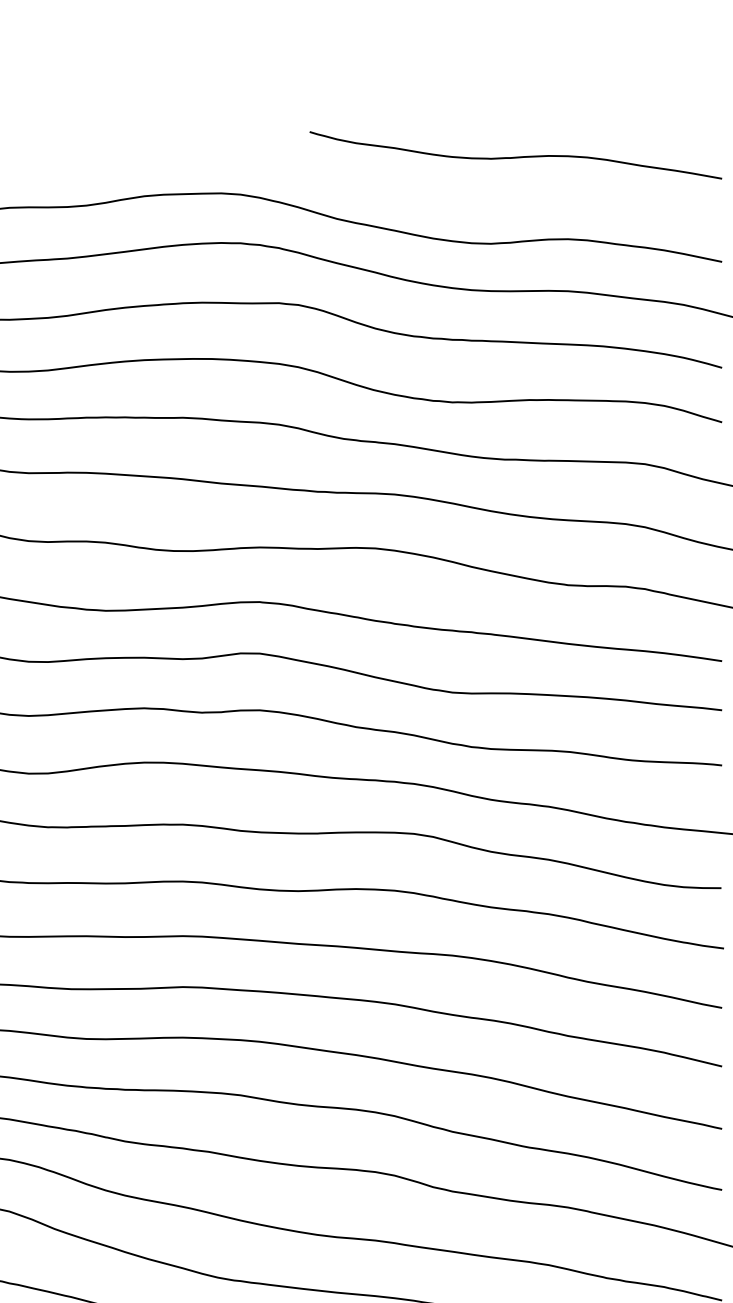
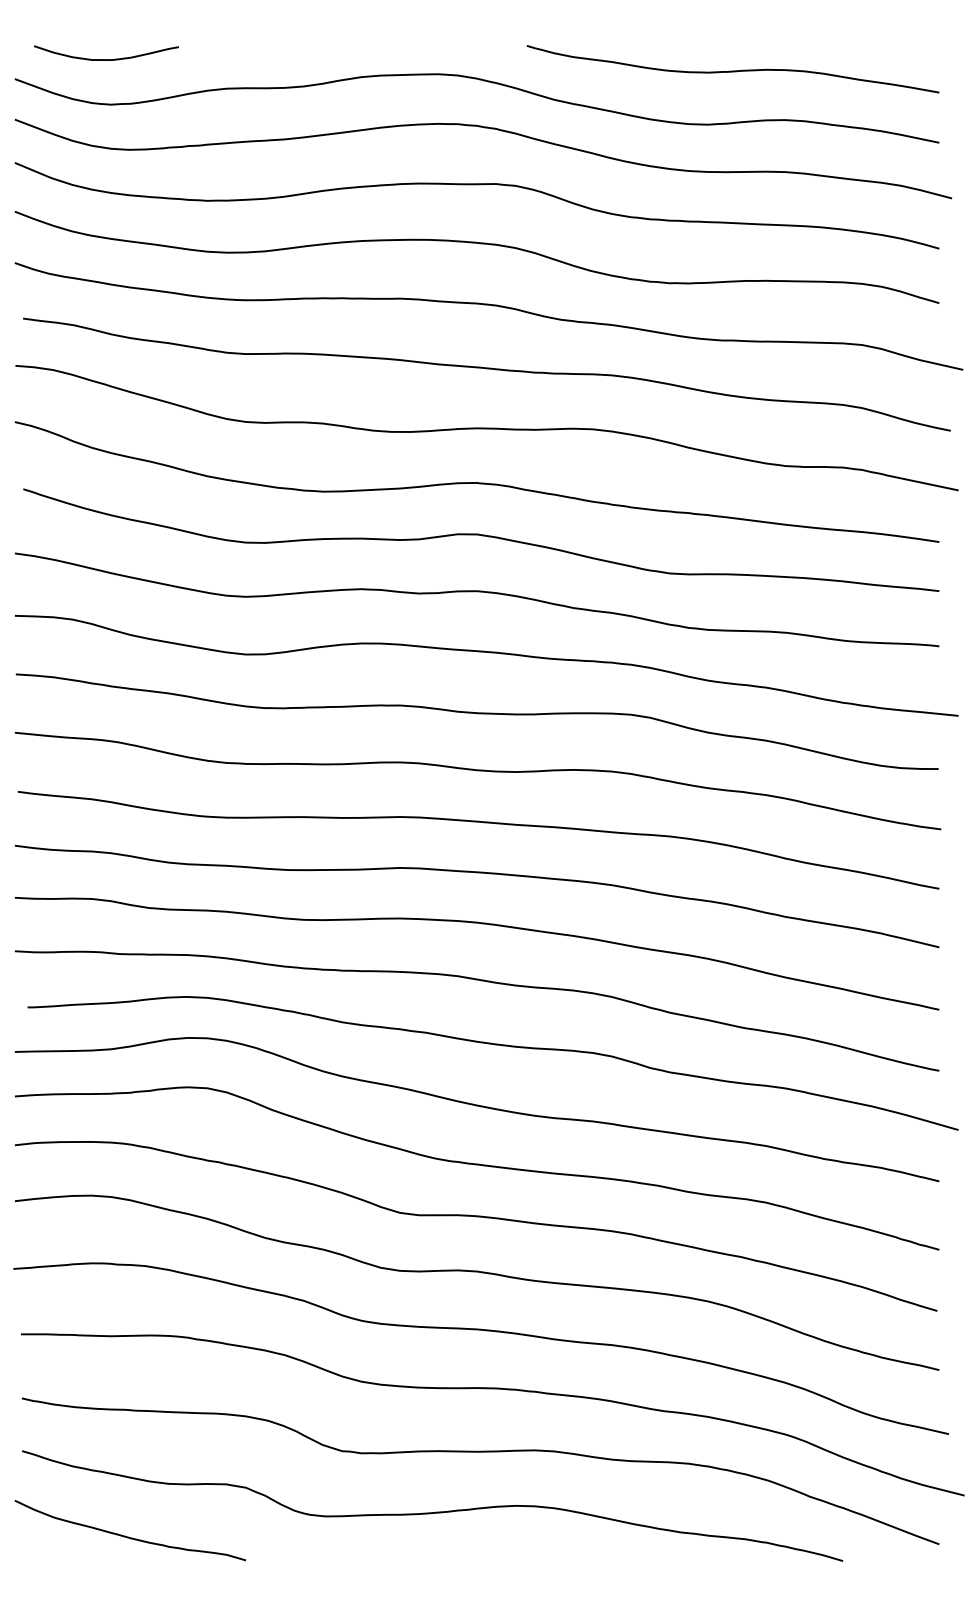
curve: (515, 156) -> (732, 70), moved

